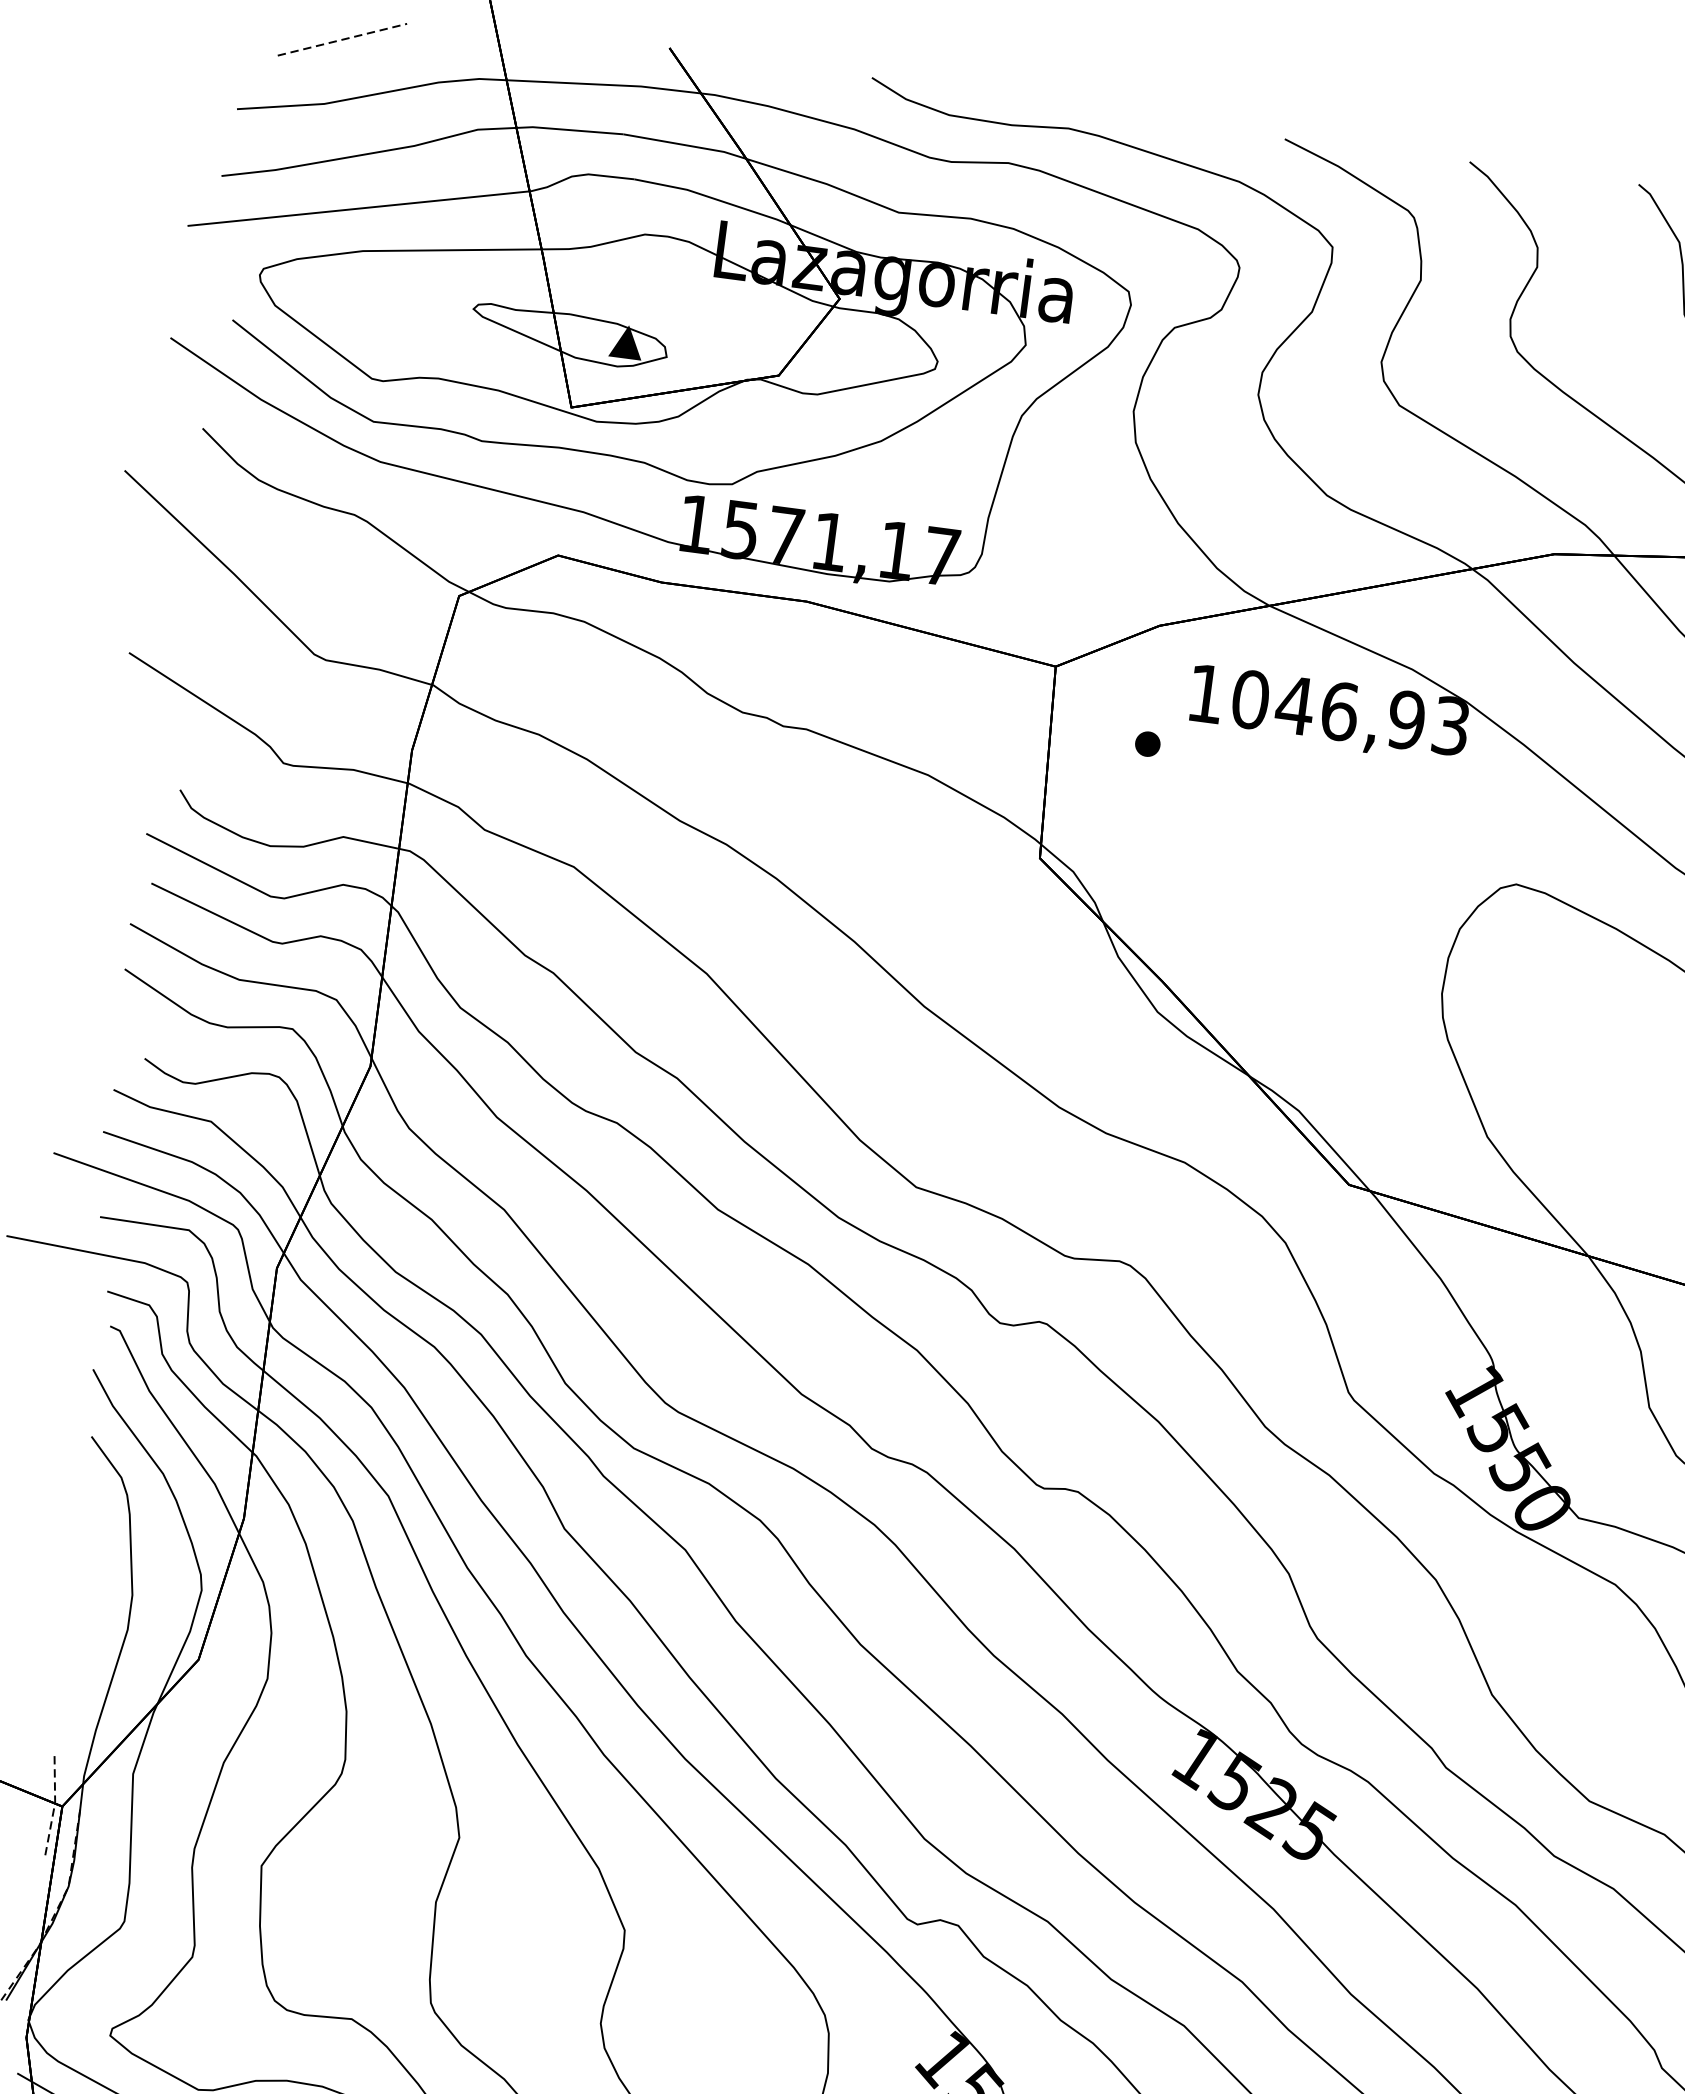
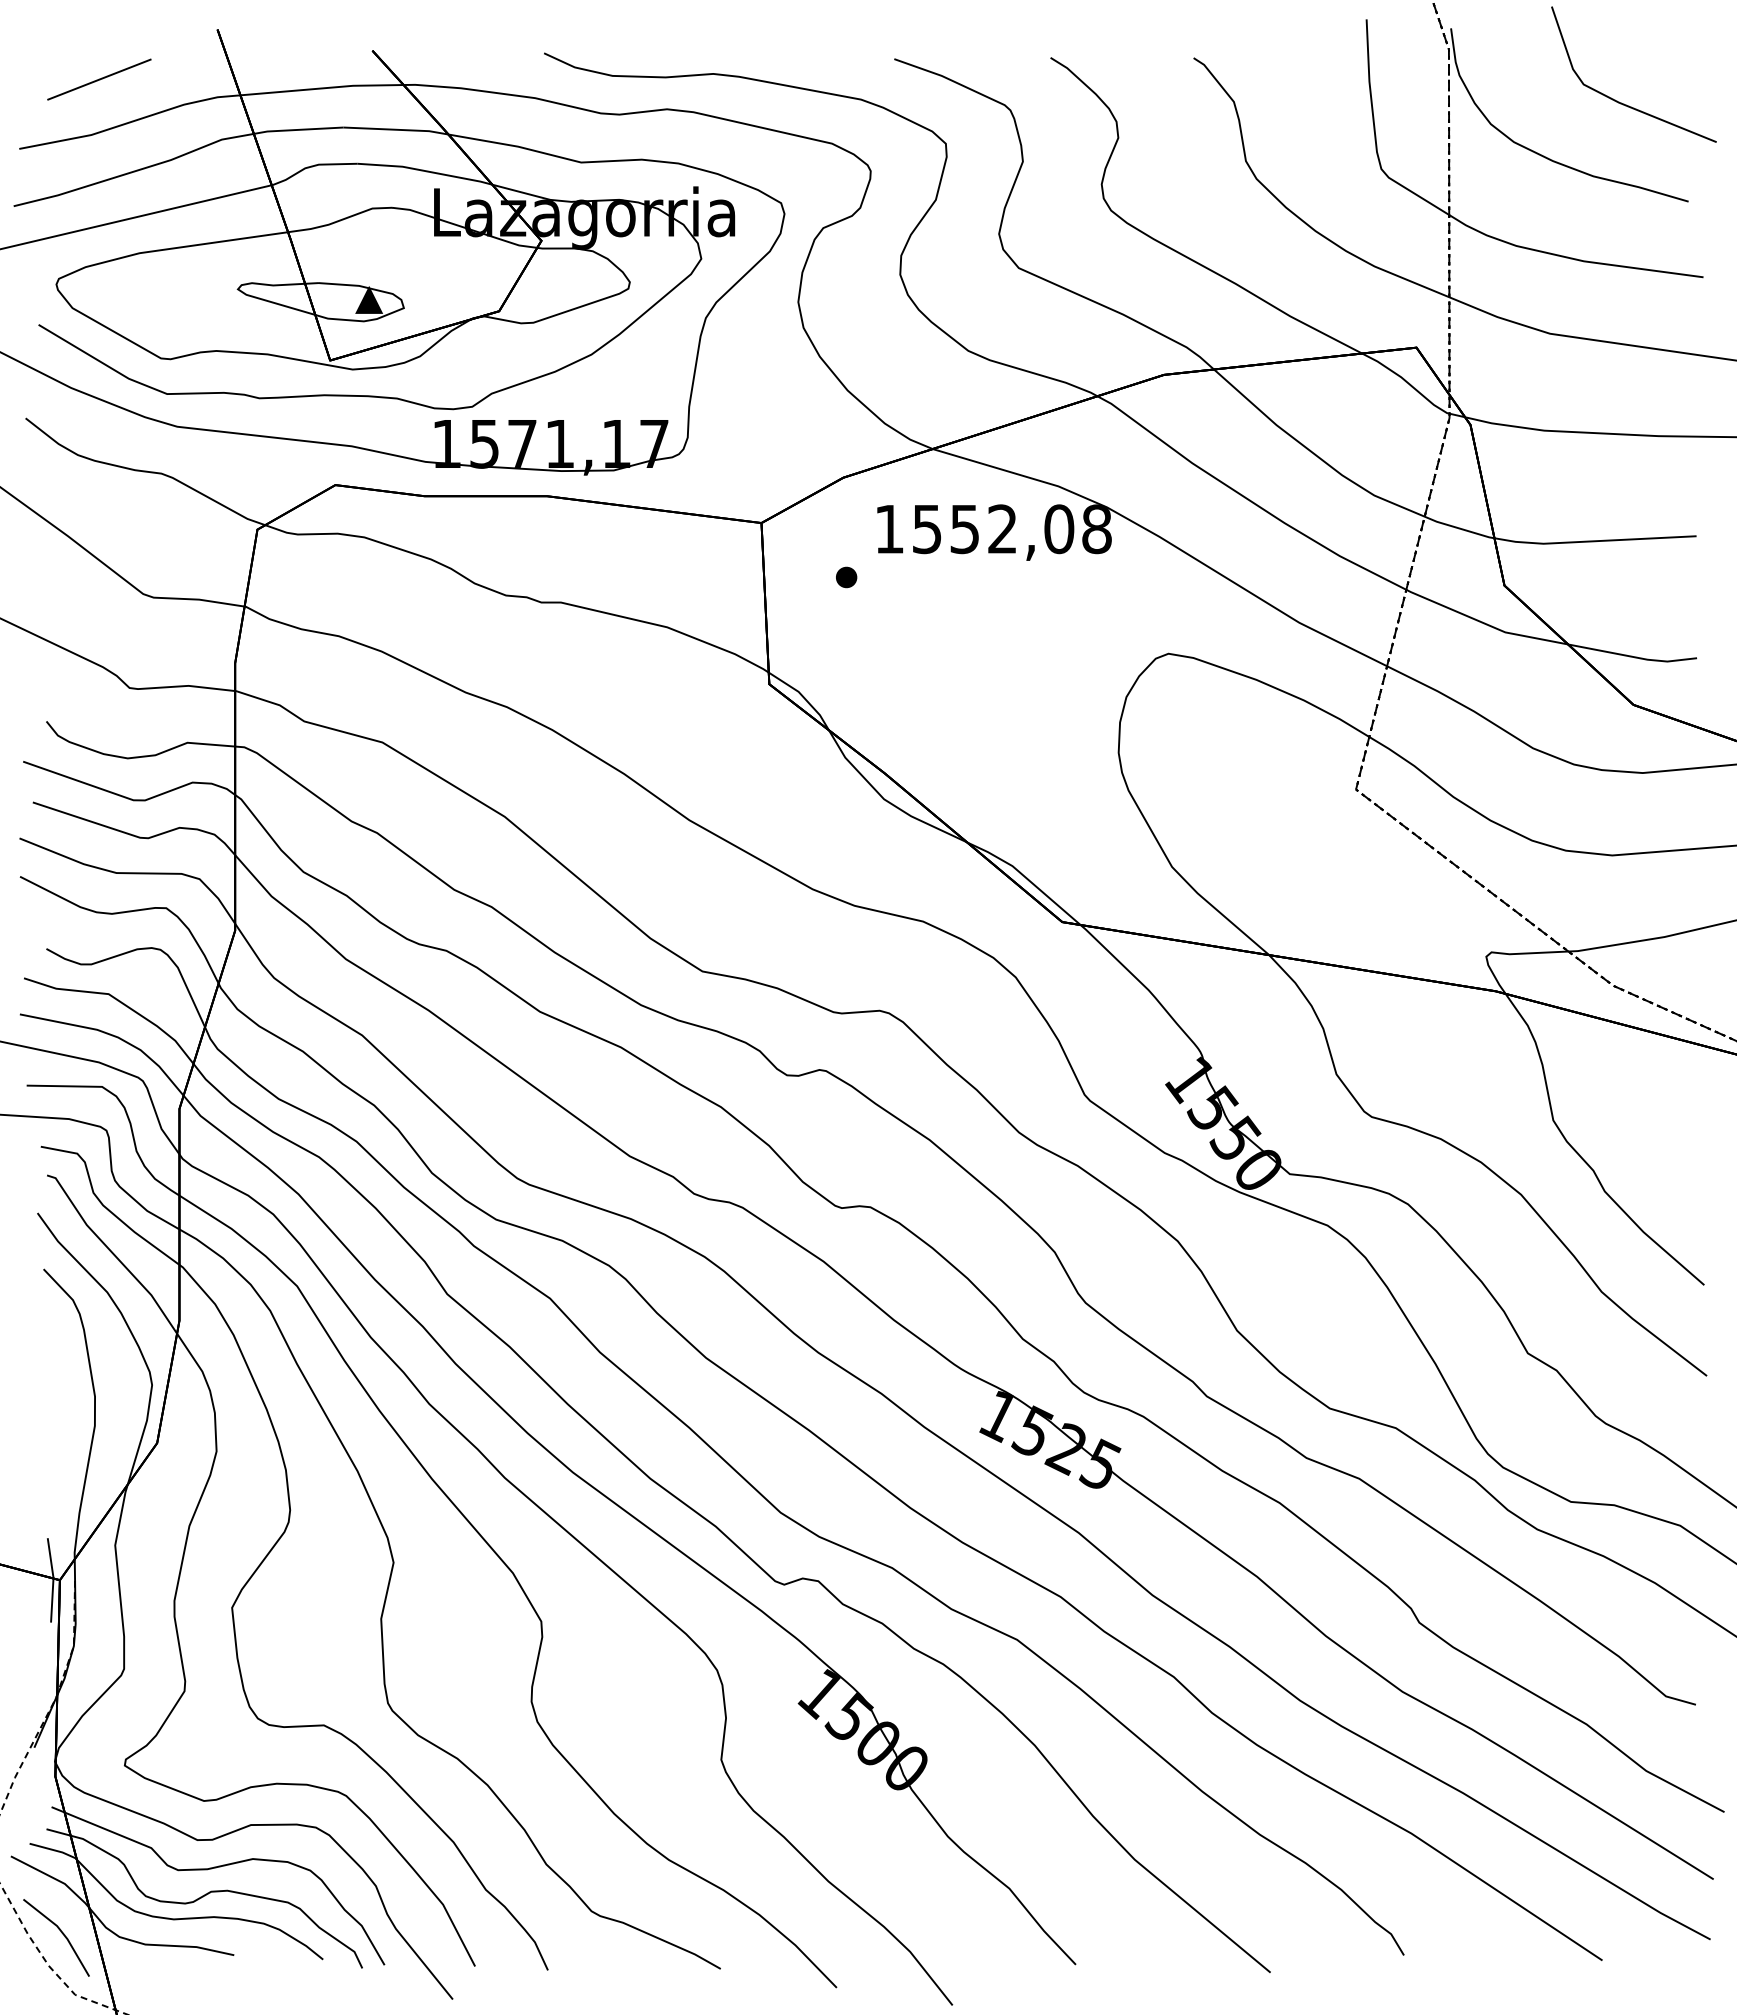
line: (342, 39) -> (99, 79), dashed -> solid
text: (1350, 713) -> (1011, 529), 1046,93 -> 1552,08
line: (55, 1803) -> (53, 1578), dashed -> solid

